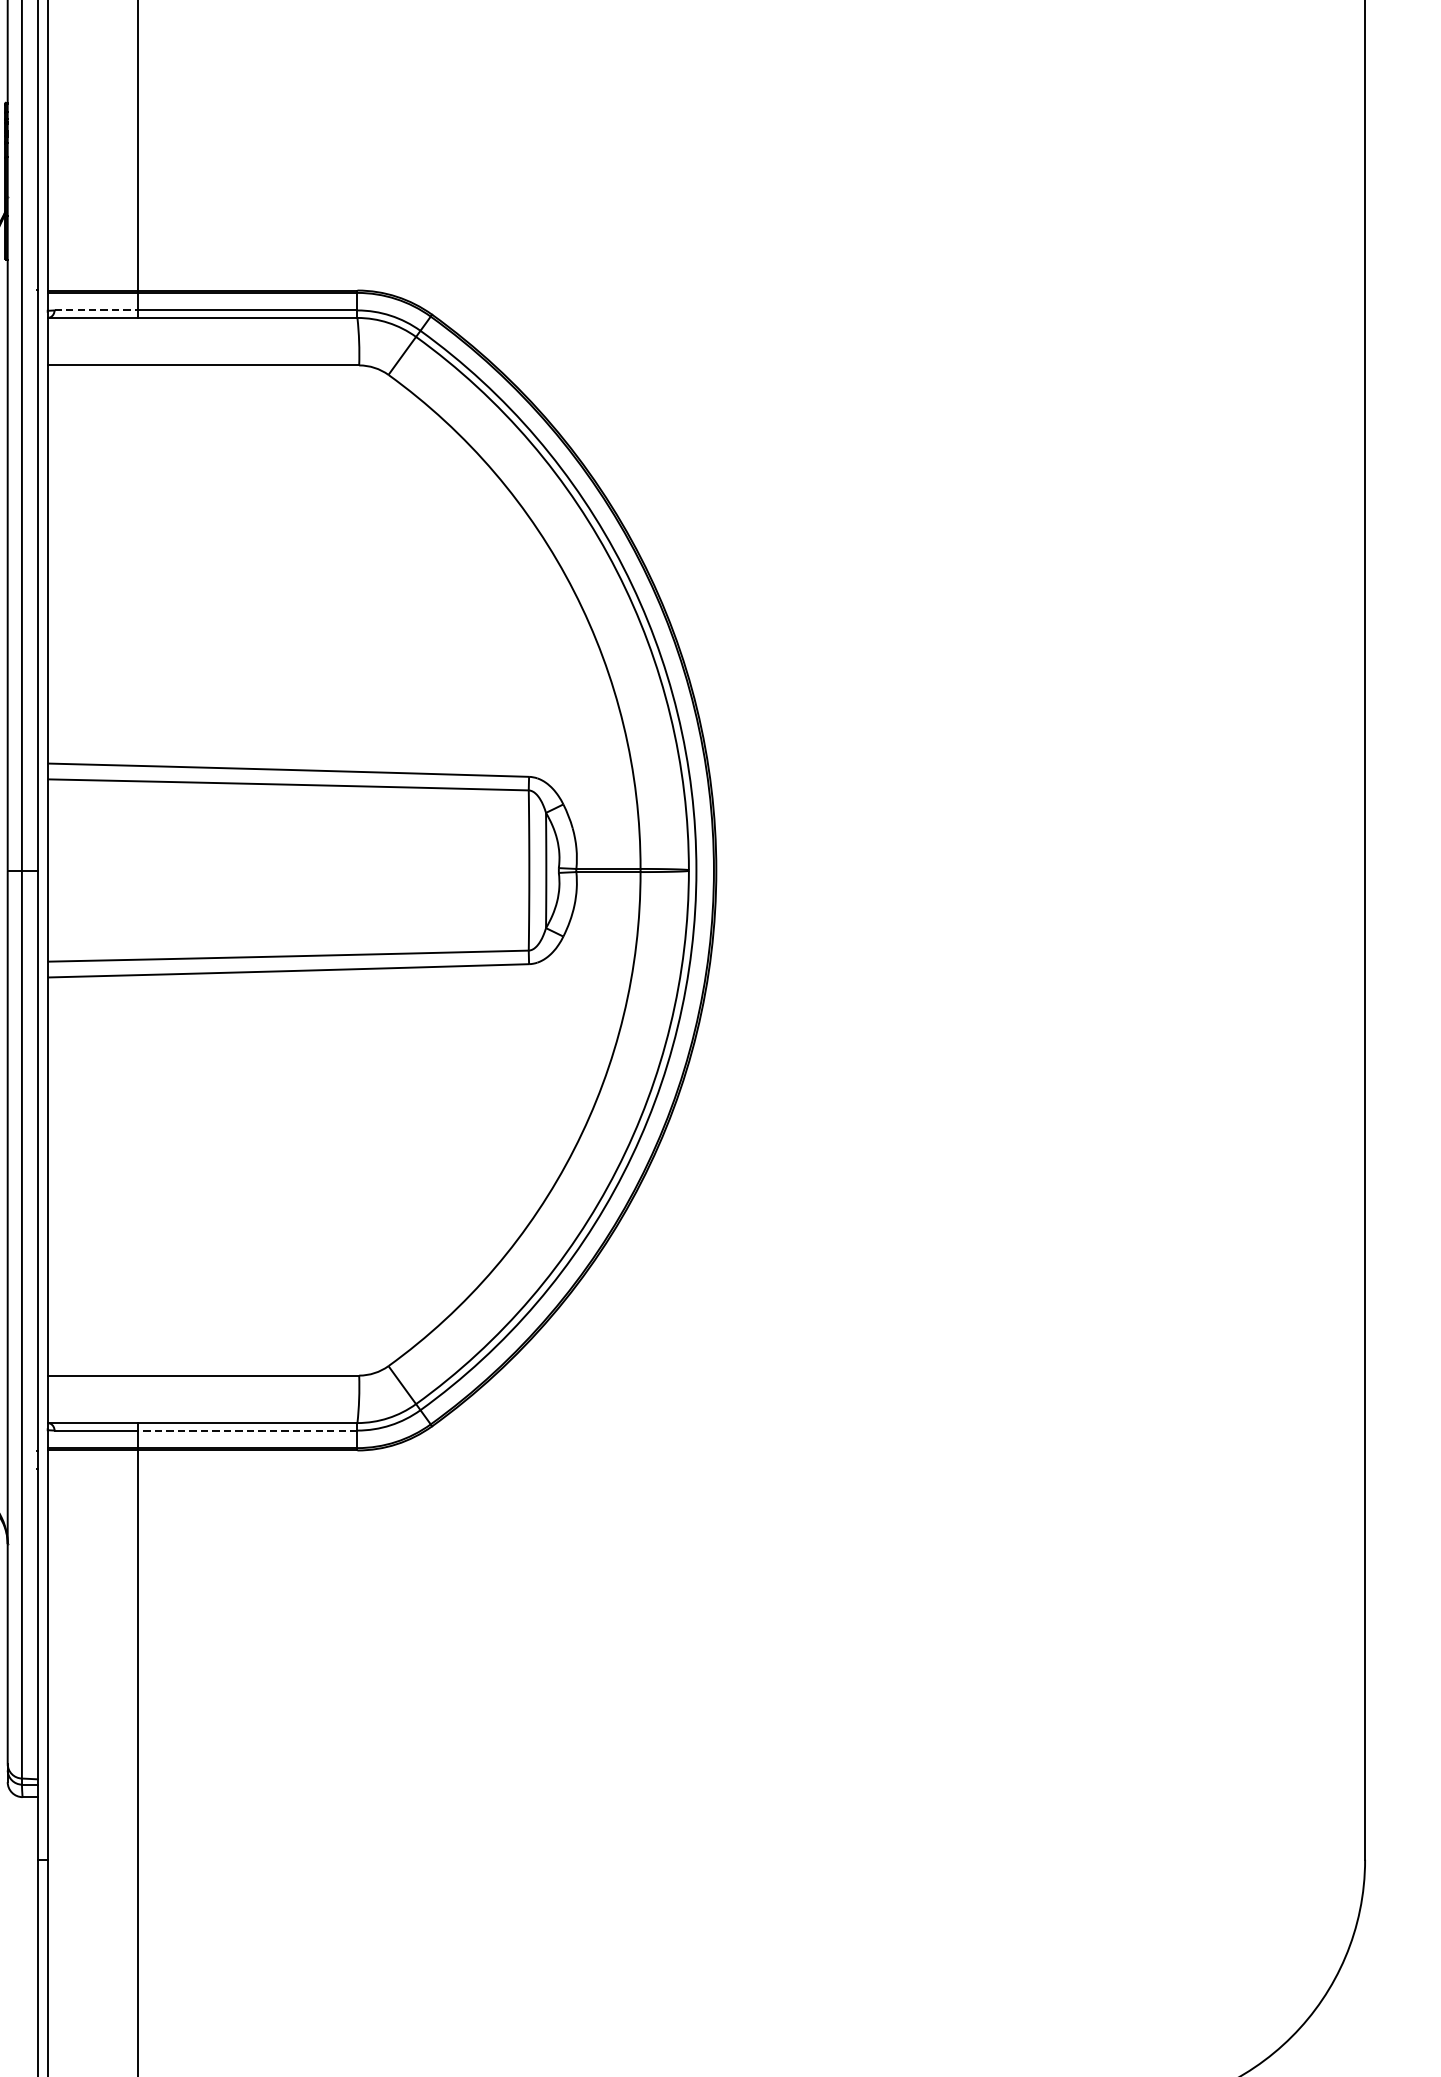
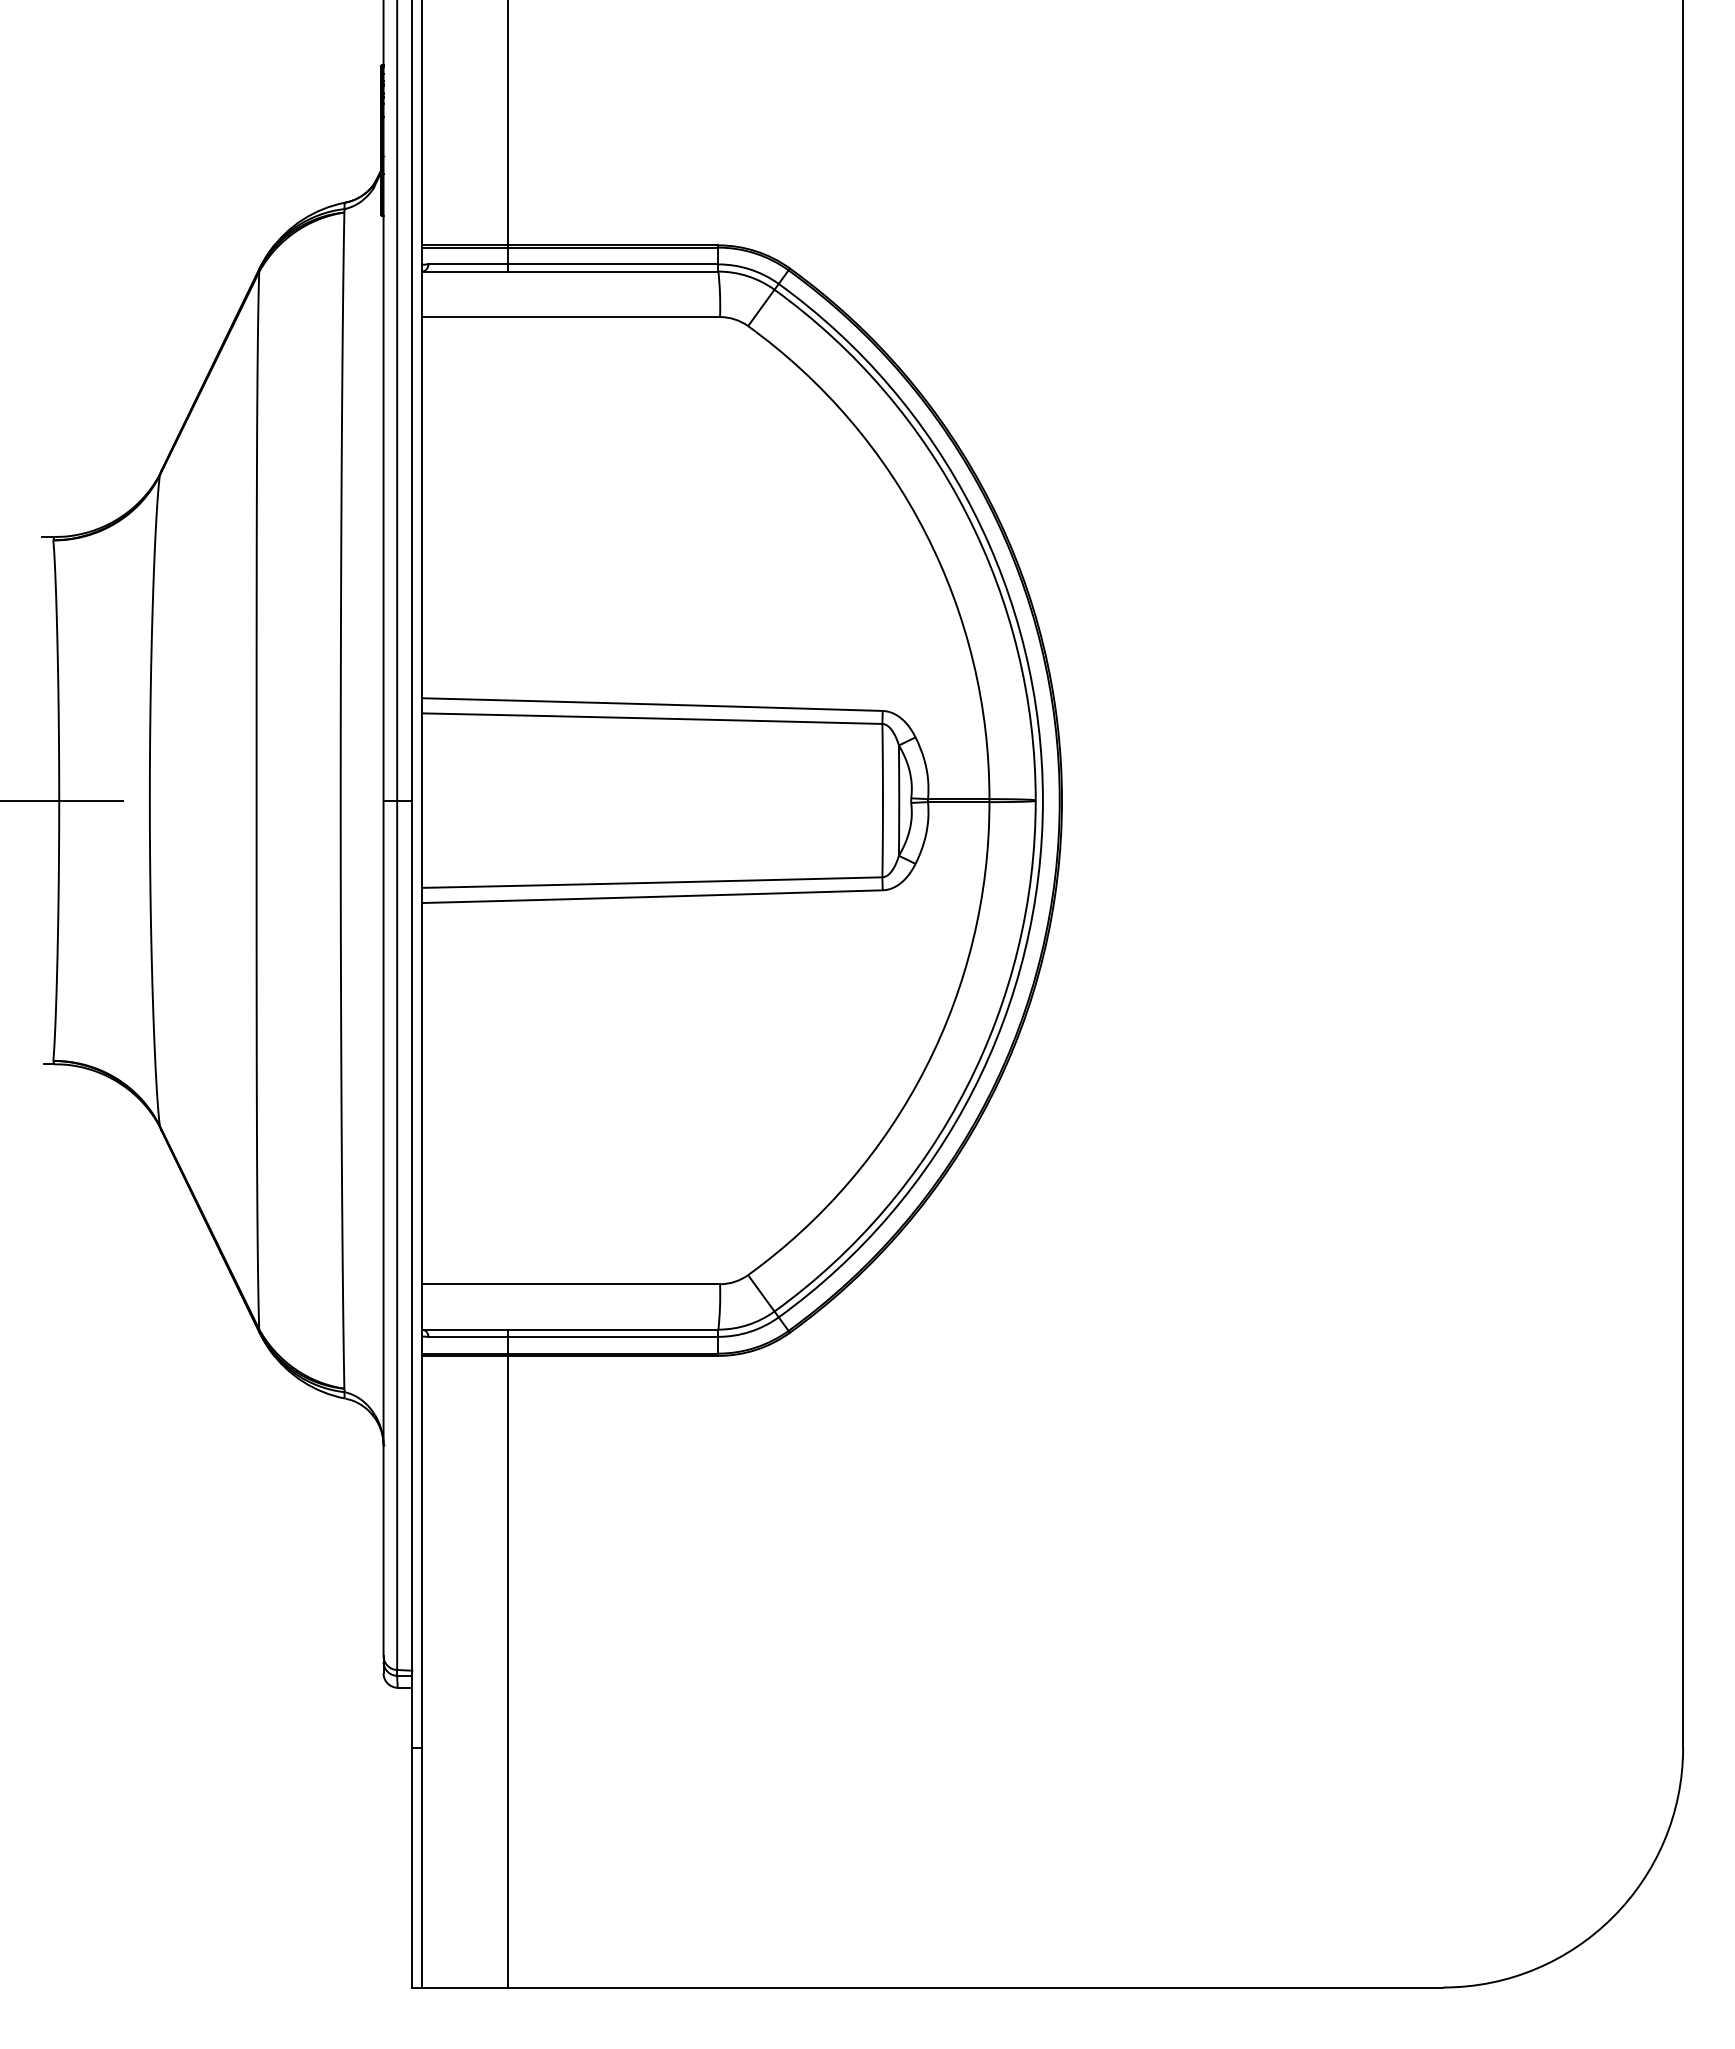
line: (96, 310) -> (468, 264), dashed -> solid
line: (246, 1430) -> (612, 1336), dashed -> solid

